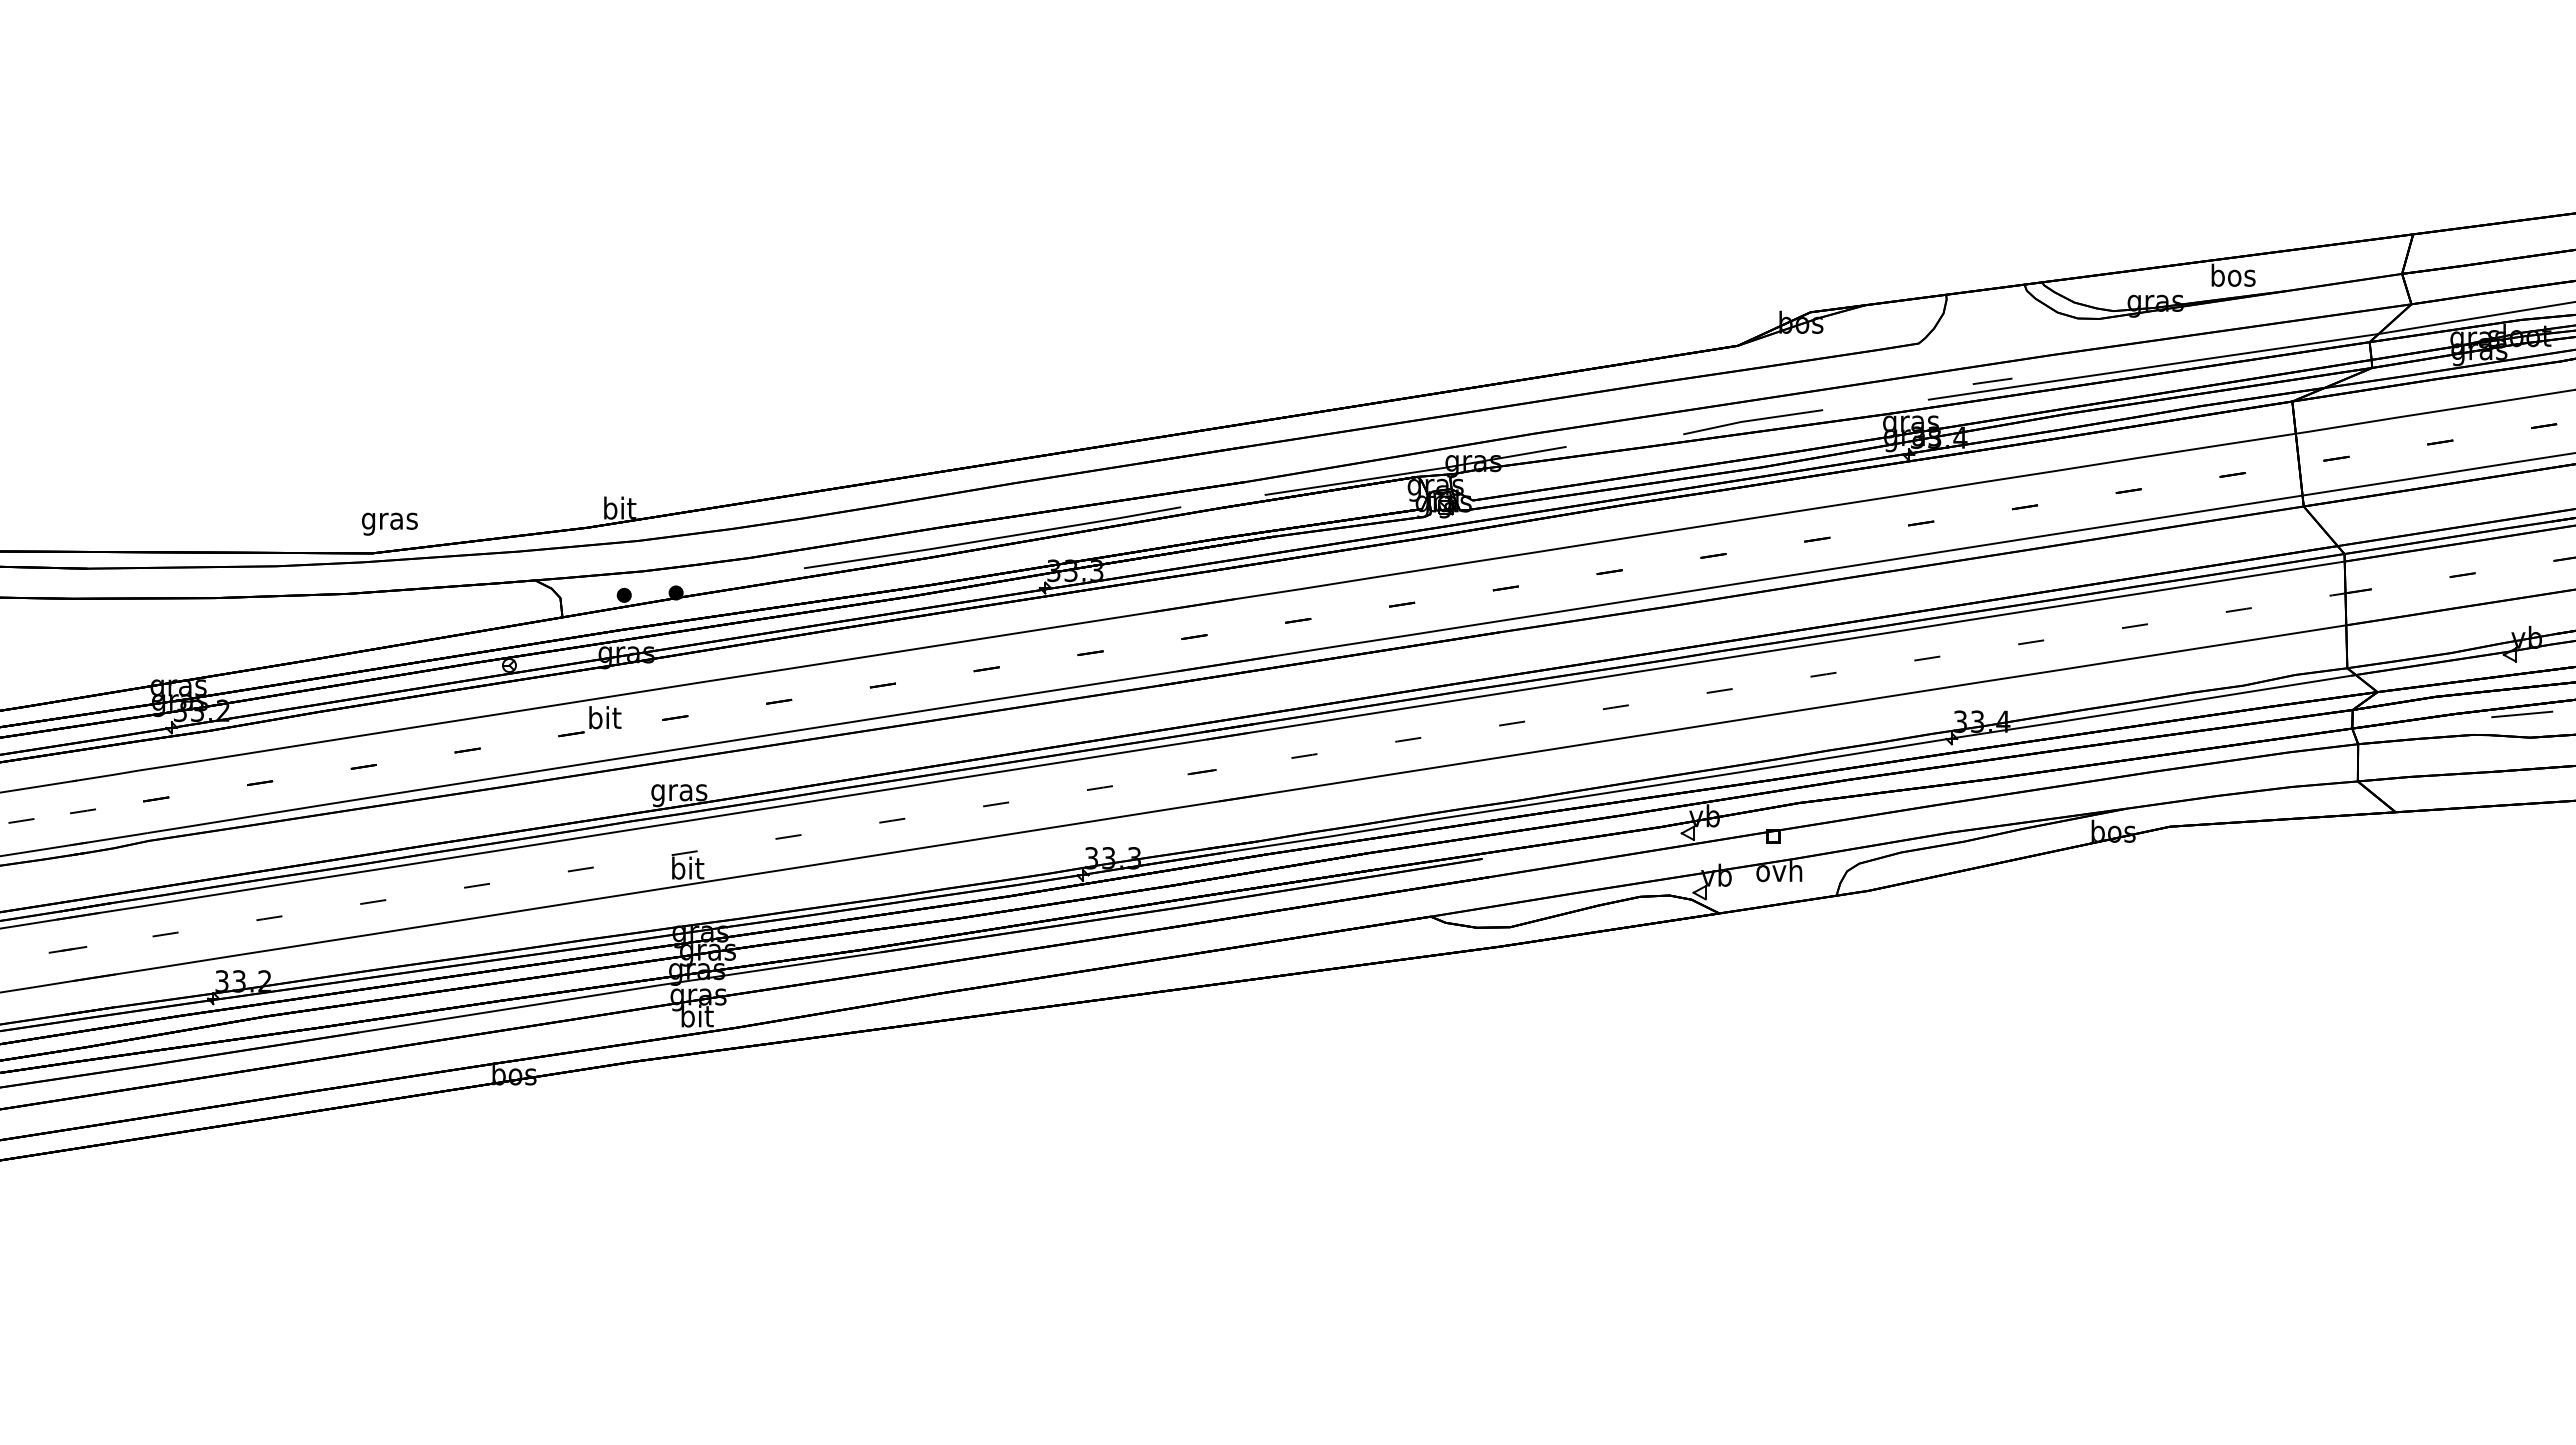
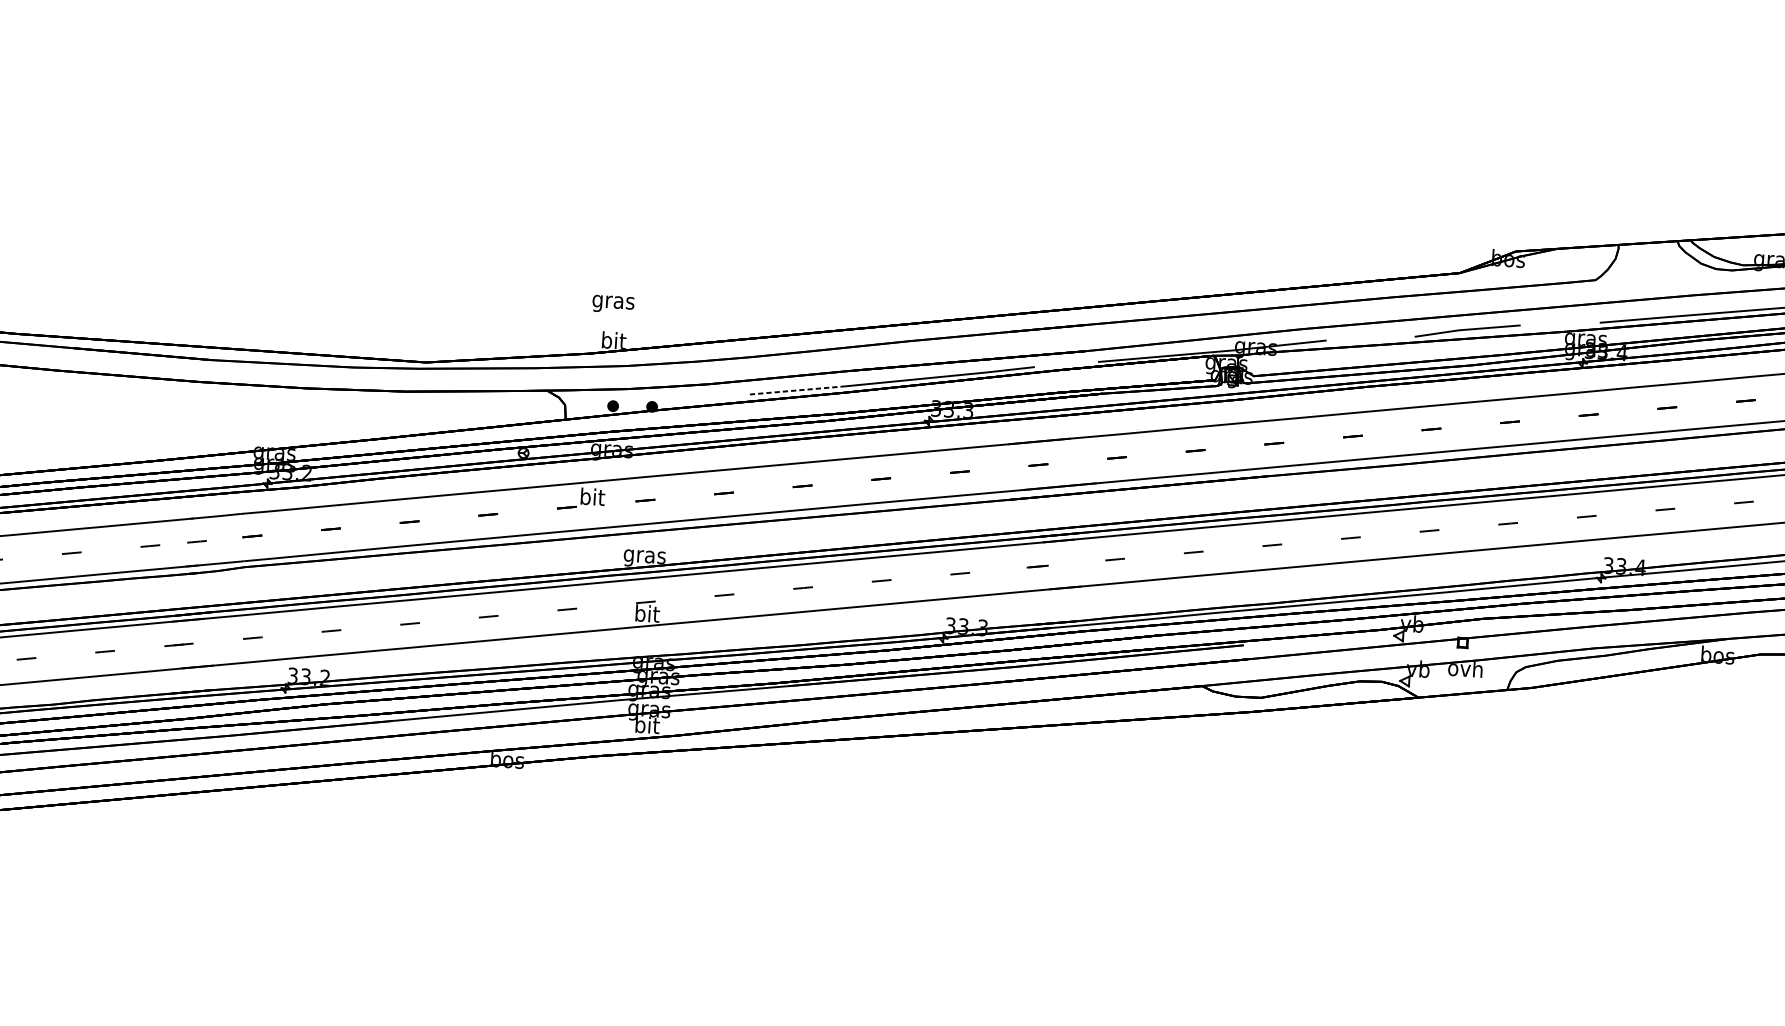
line: (1992, 381) -> (1649, 312), removed
text: (389, 523) -> (613, 303), moved
line: (867, 558) -> (797, 390), solid -> dashed

